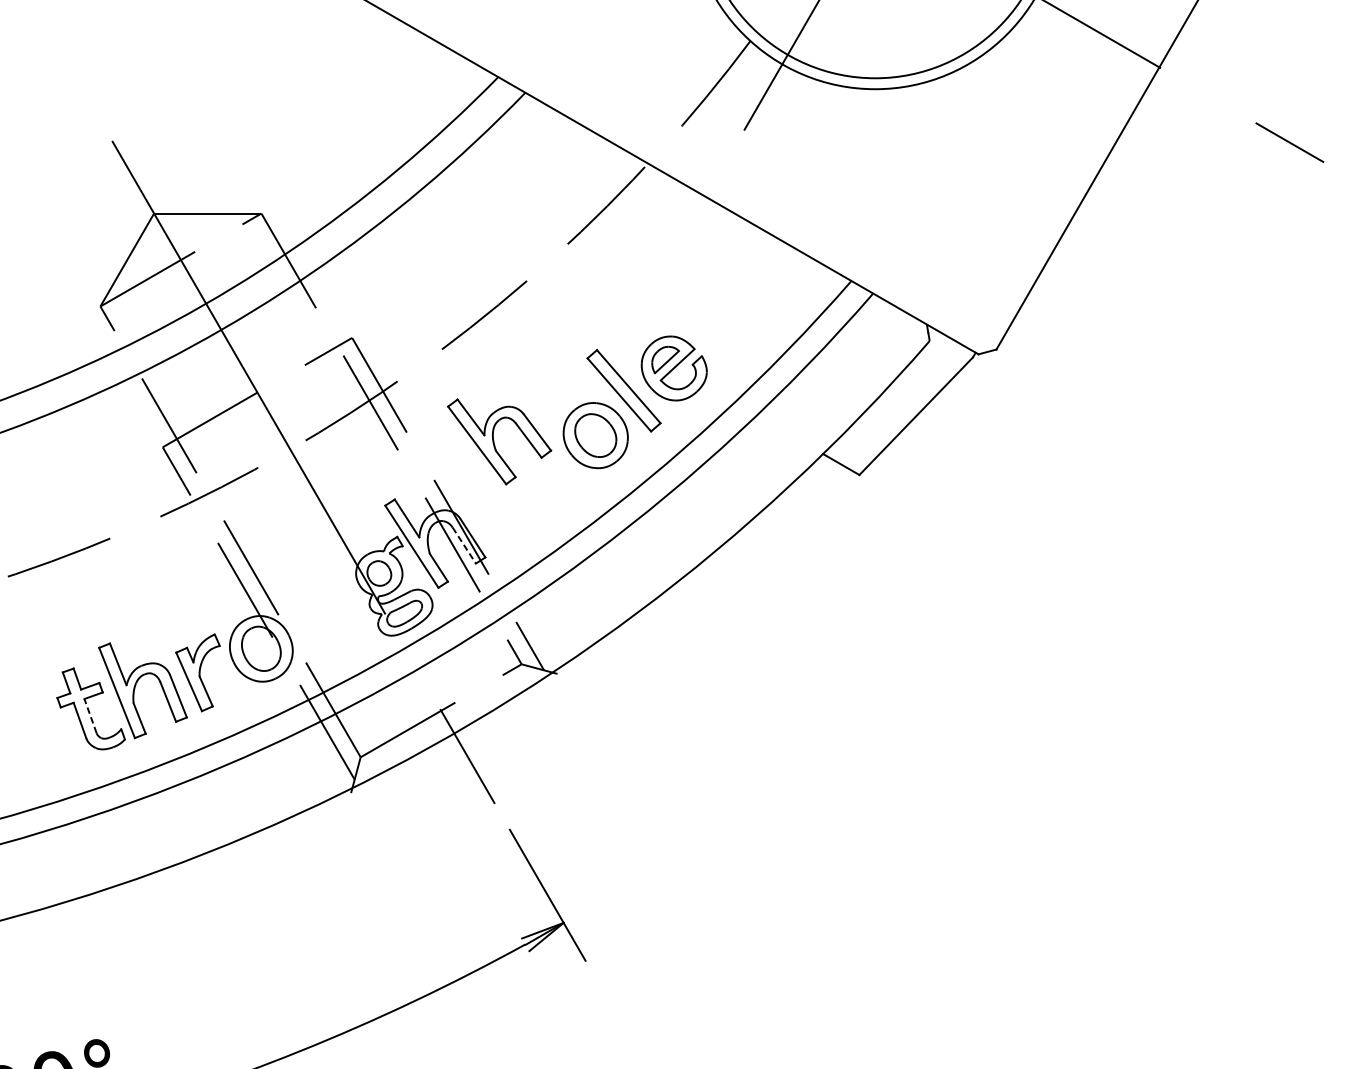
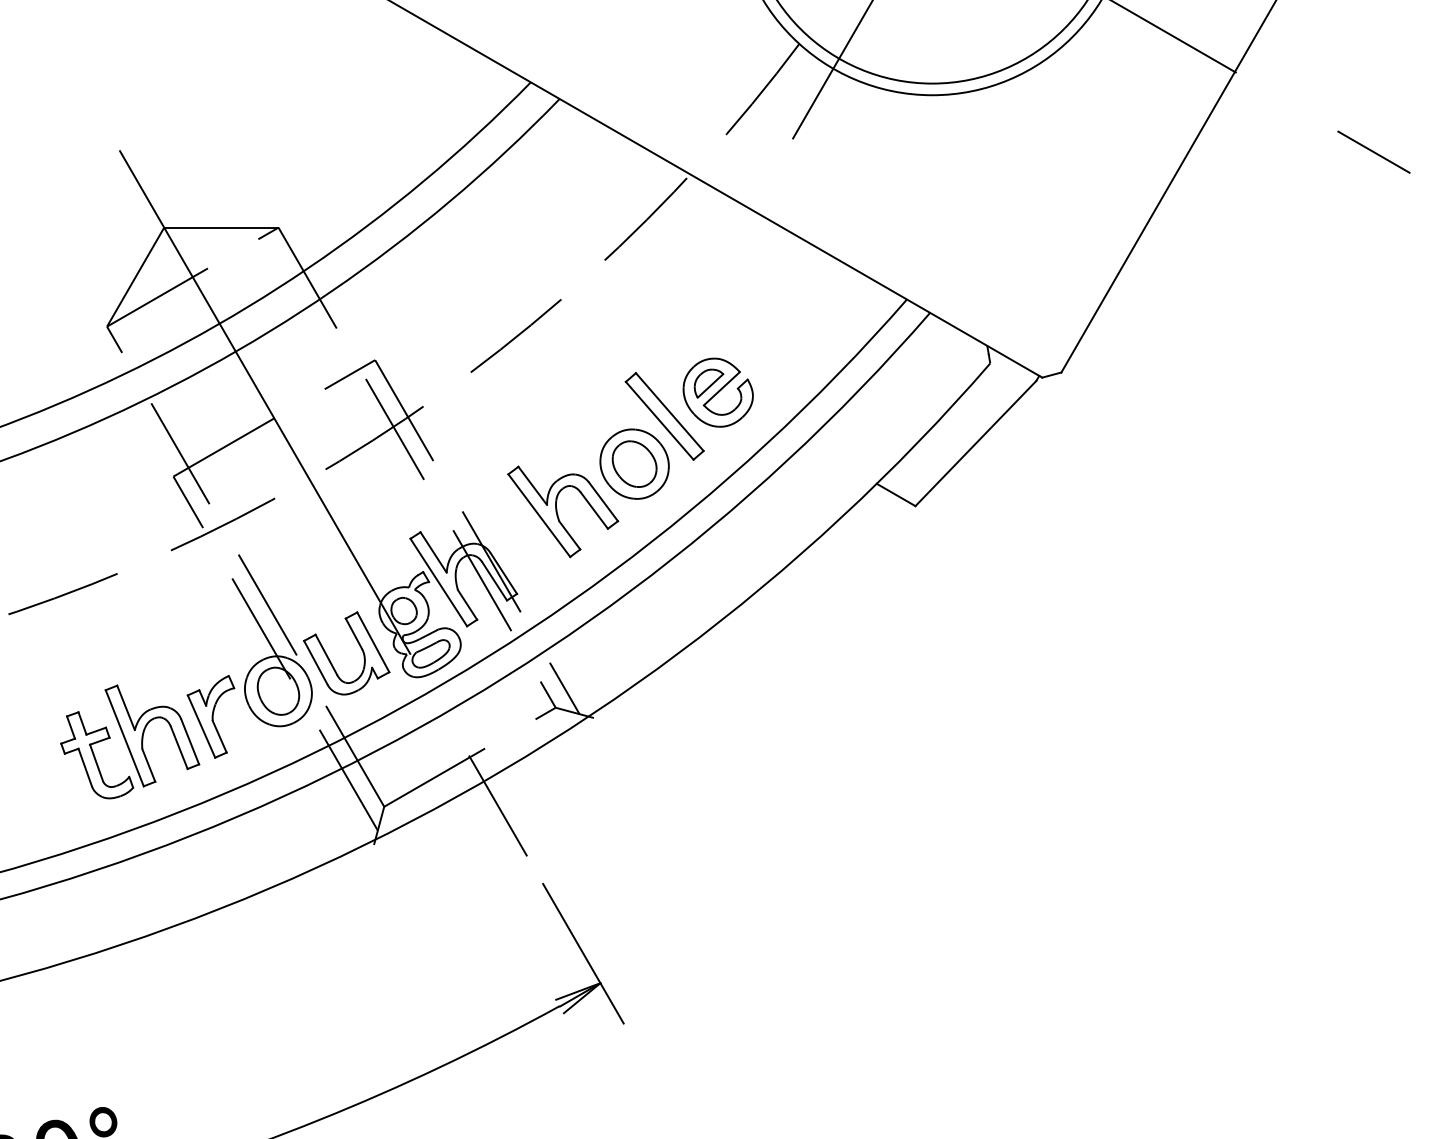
part: (499, 441) -> (563, 511), moved
line: (464, 545) -> (494, 581), dashed -> solid
part: (337, 606) -> (359, 646), added
line: (90, 715) -> (96, 762), dashed -> solid

